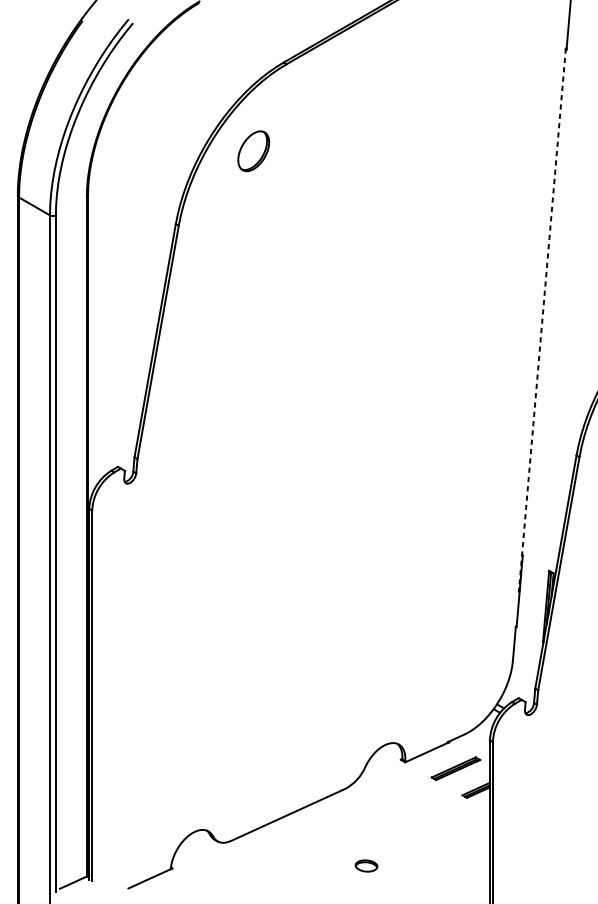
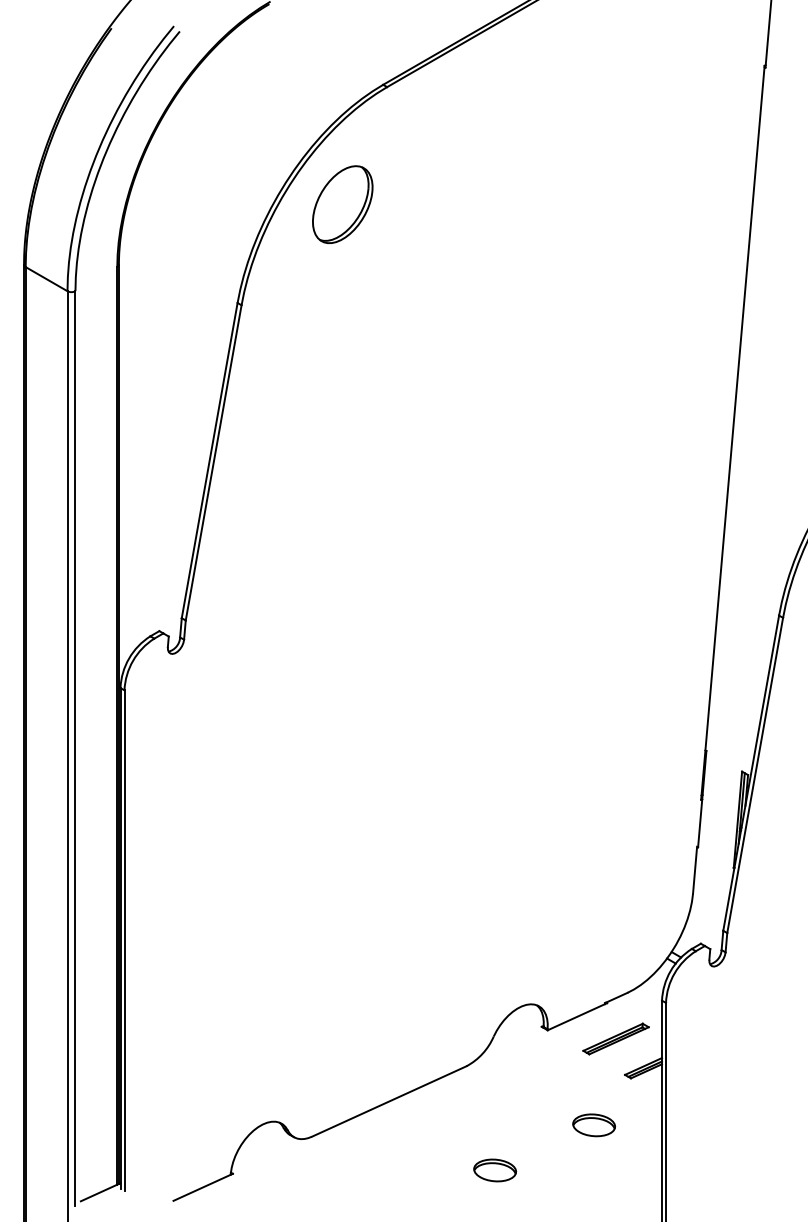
part: (253, 151) -> (342, 204), size x1.43
line: (542, 320) -> (732, 433), dashed -> solid
part: (439, 832) -> (594, 1125), added
part: (366, 866) -> (495, 1170), size x1.43

